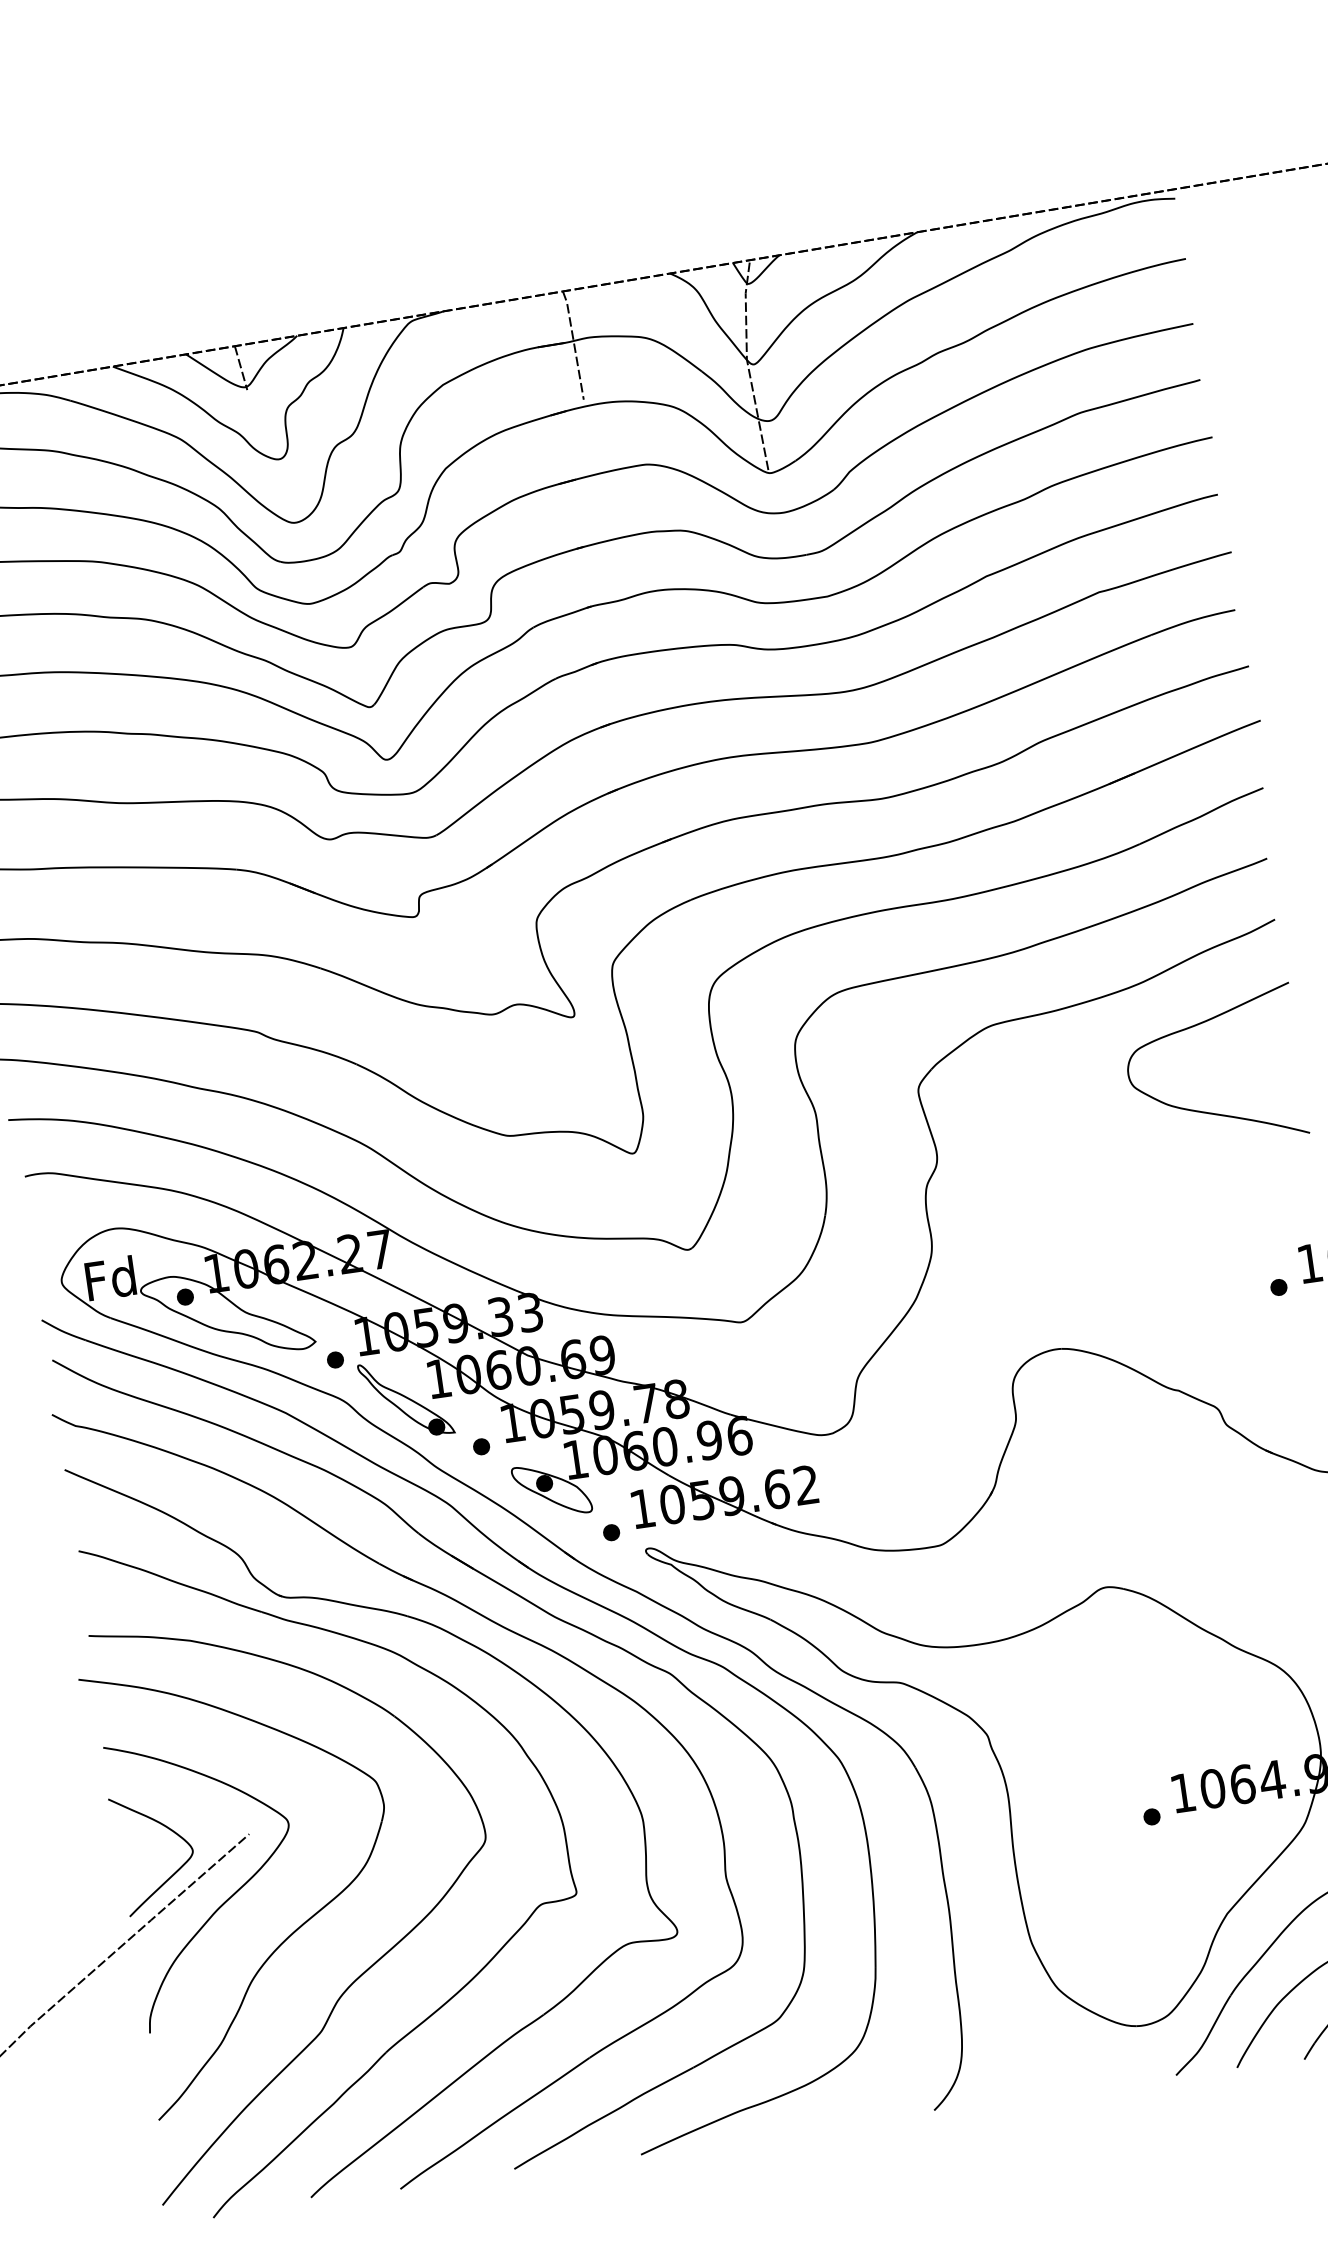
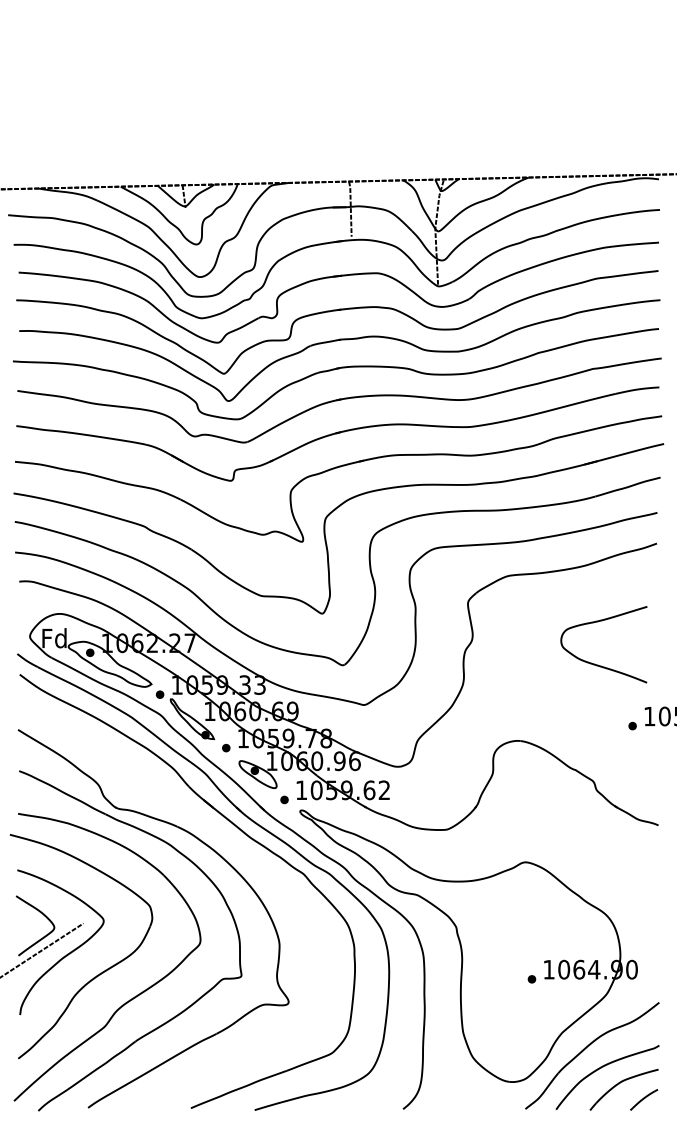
curve: (1208, 1110) -> (598, 664), moved
part: (497, 1626) -> (221, 838), removed

